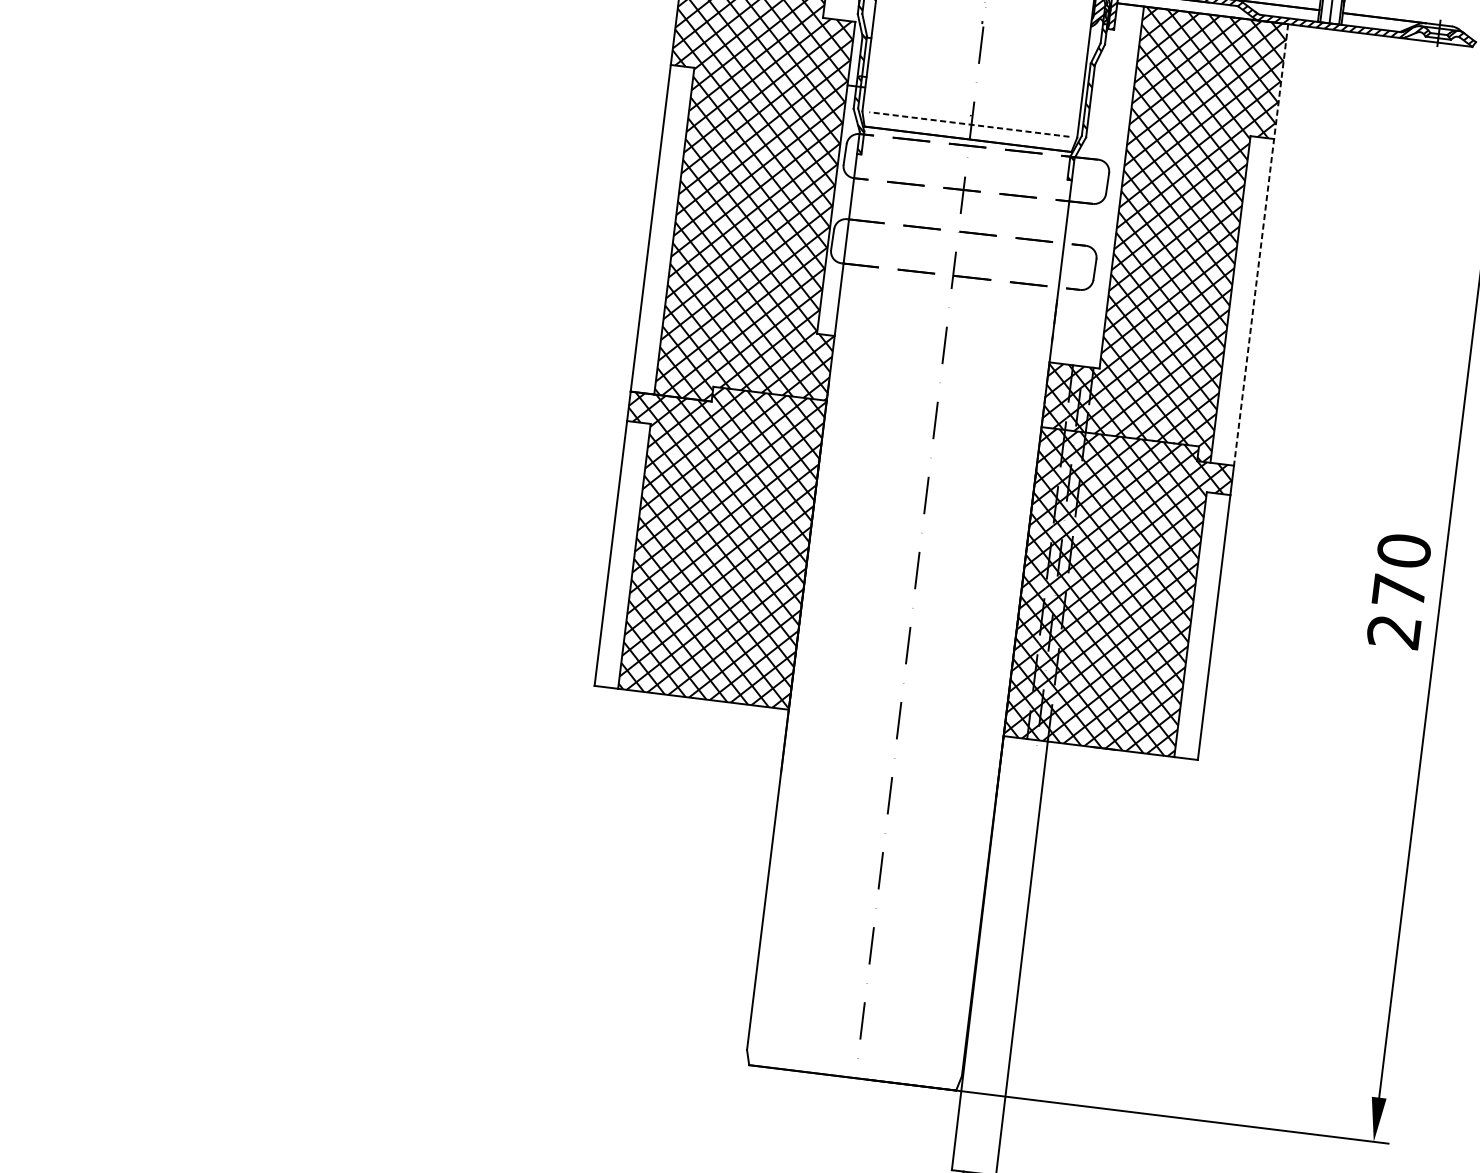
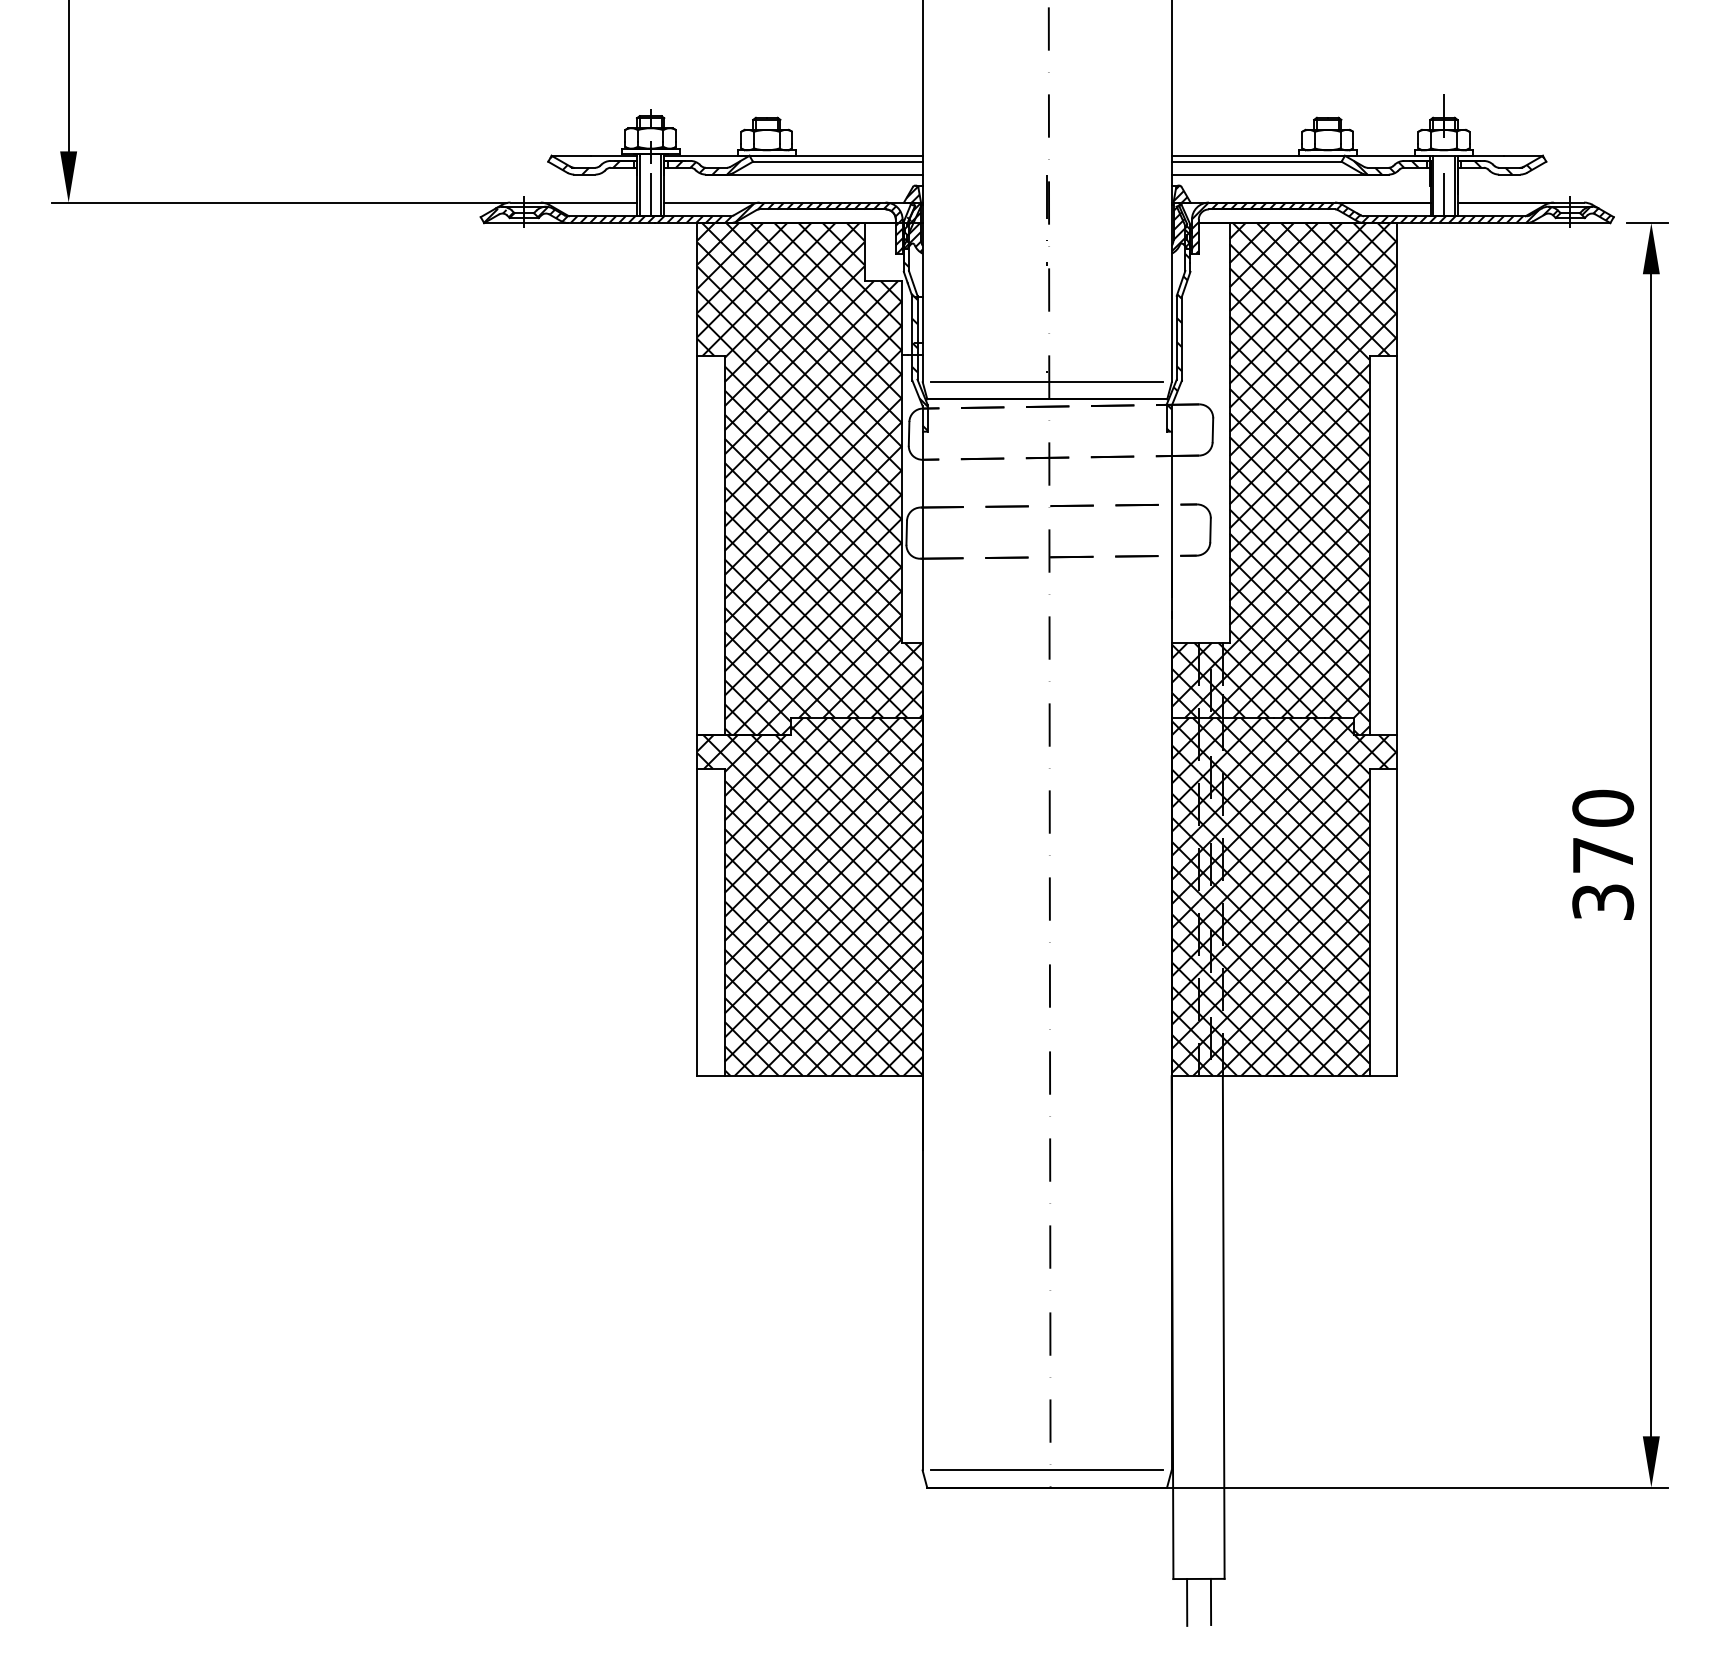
line: (969, 124) -> (1046, 382), dashed -> solid
line: (1260, 244) -> (1396, 478), dashed -> solid
text: (1394, 632) -> (1603, 902), 270 -> 370
line: (853, 1063) -> (1046, 1470), added

